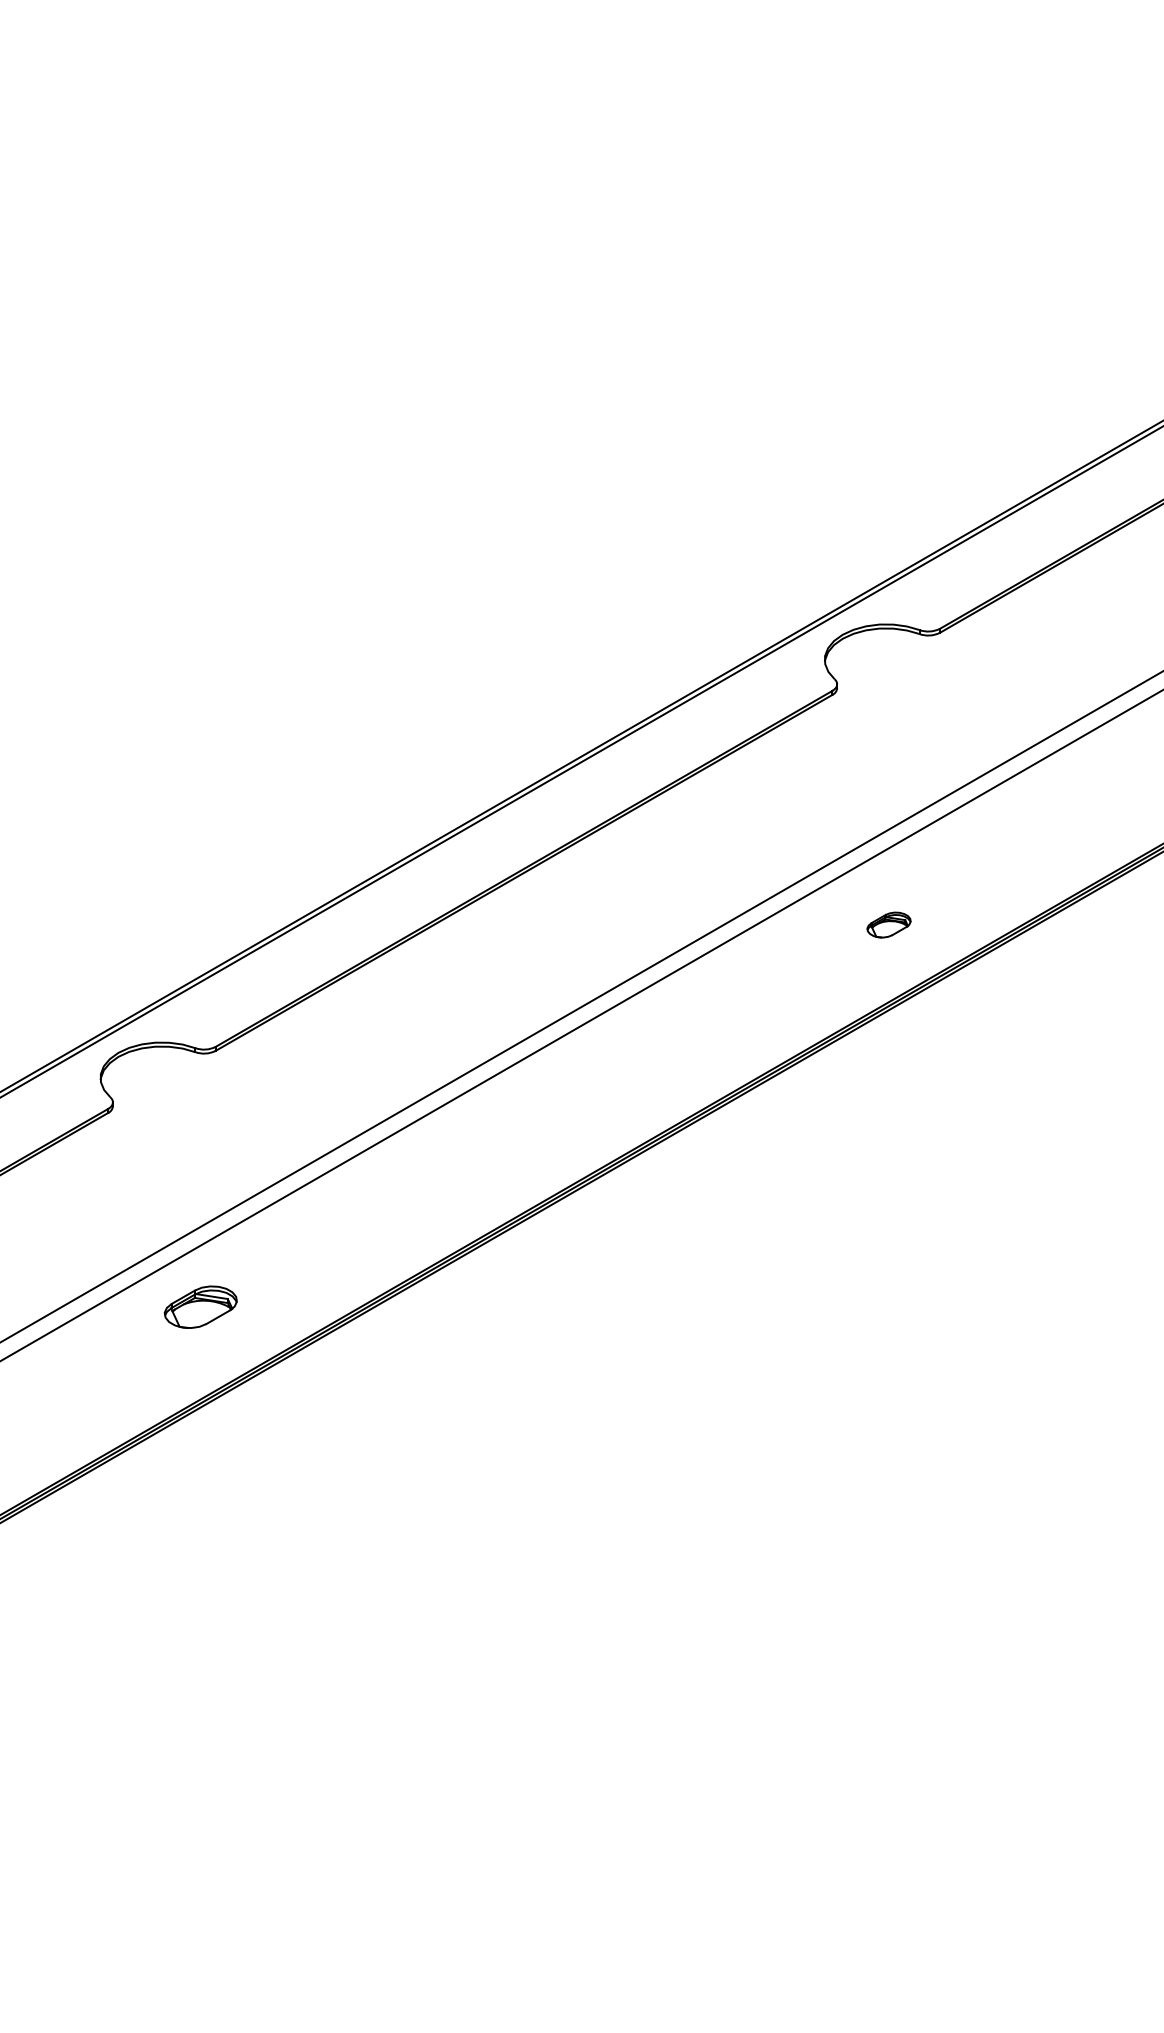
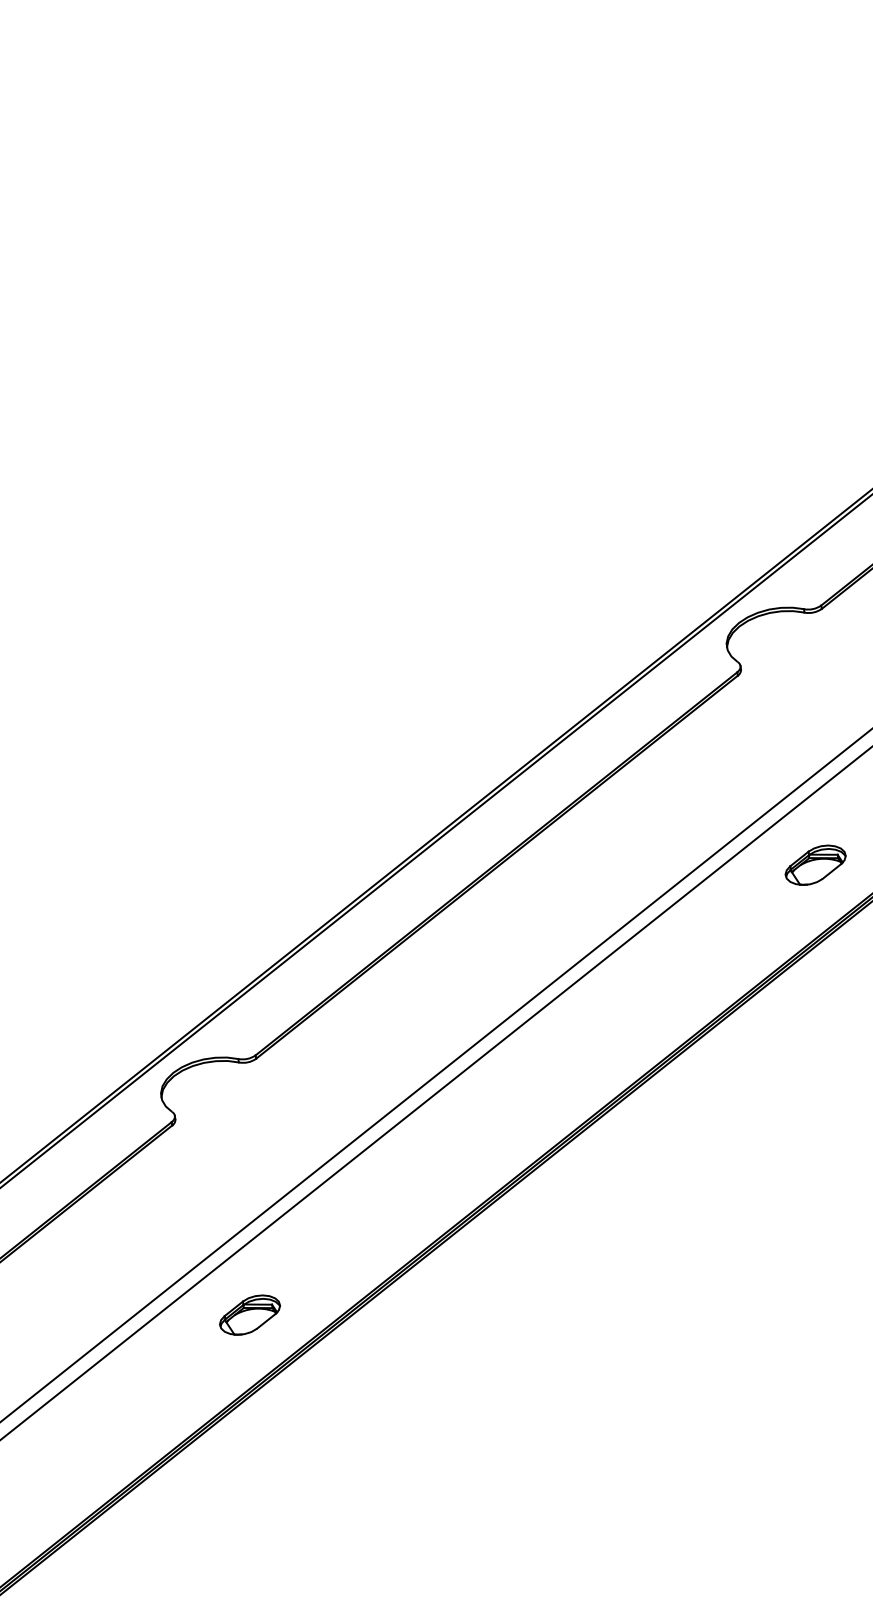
part: (888, 924) -> (815, 864), size x1.67
part: (200, 1306) -> (249, 1314), moved

